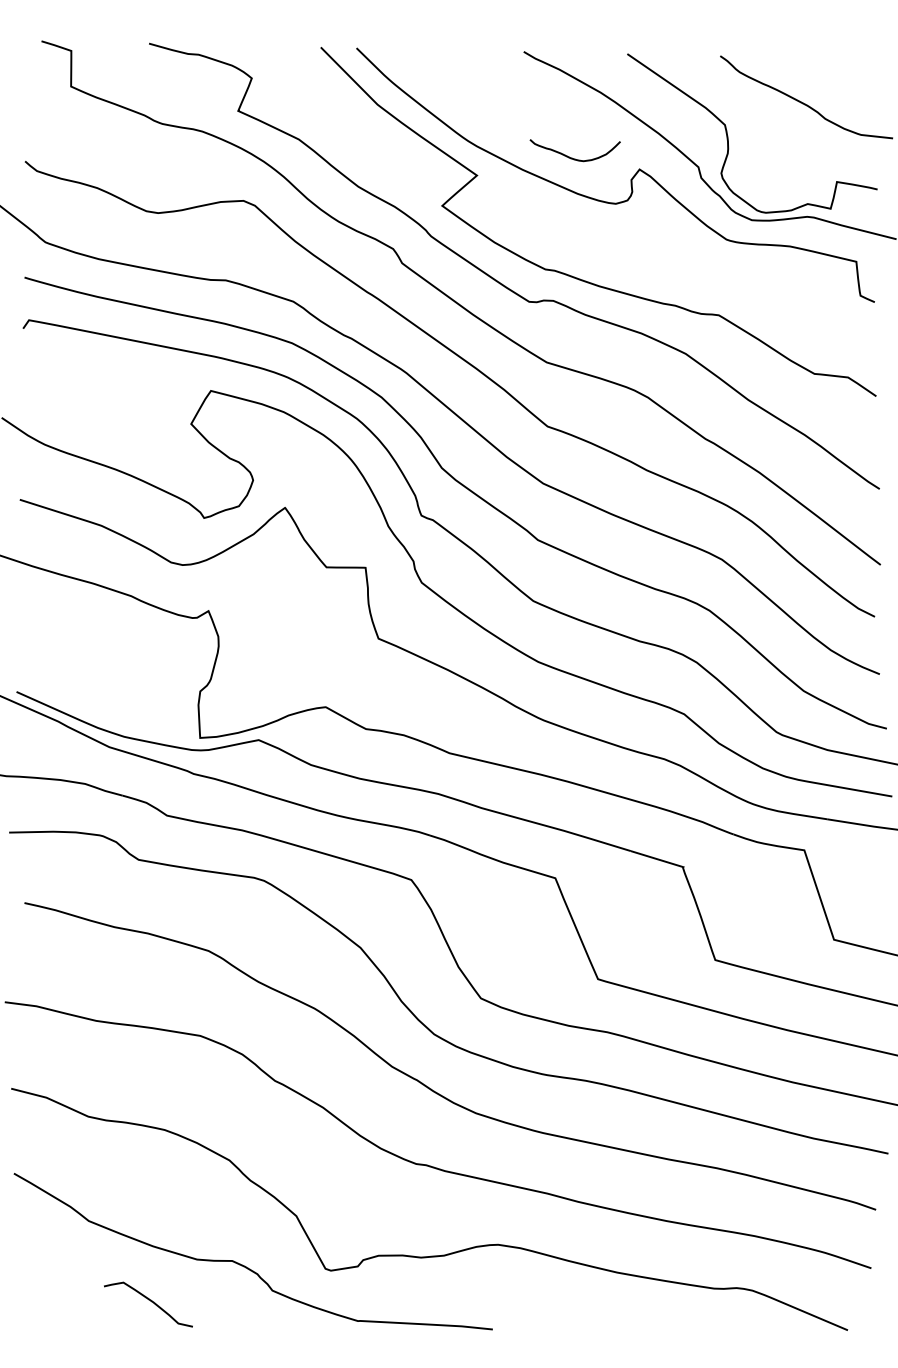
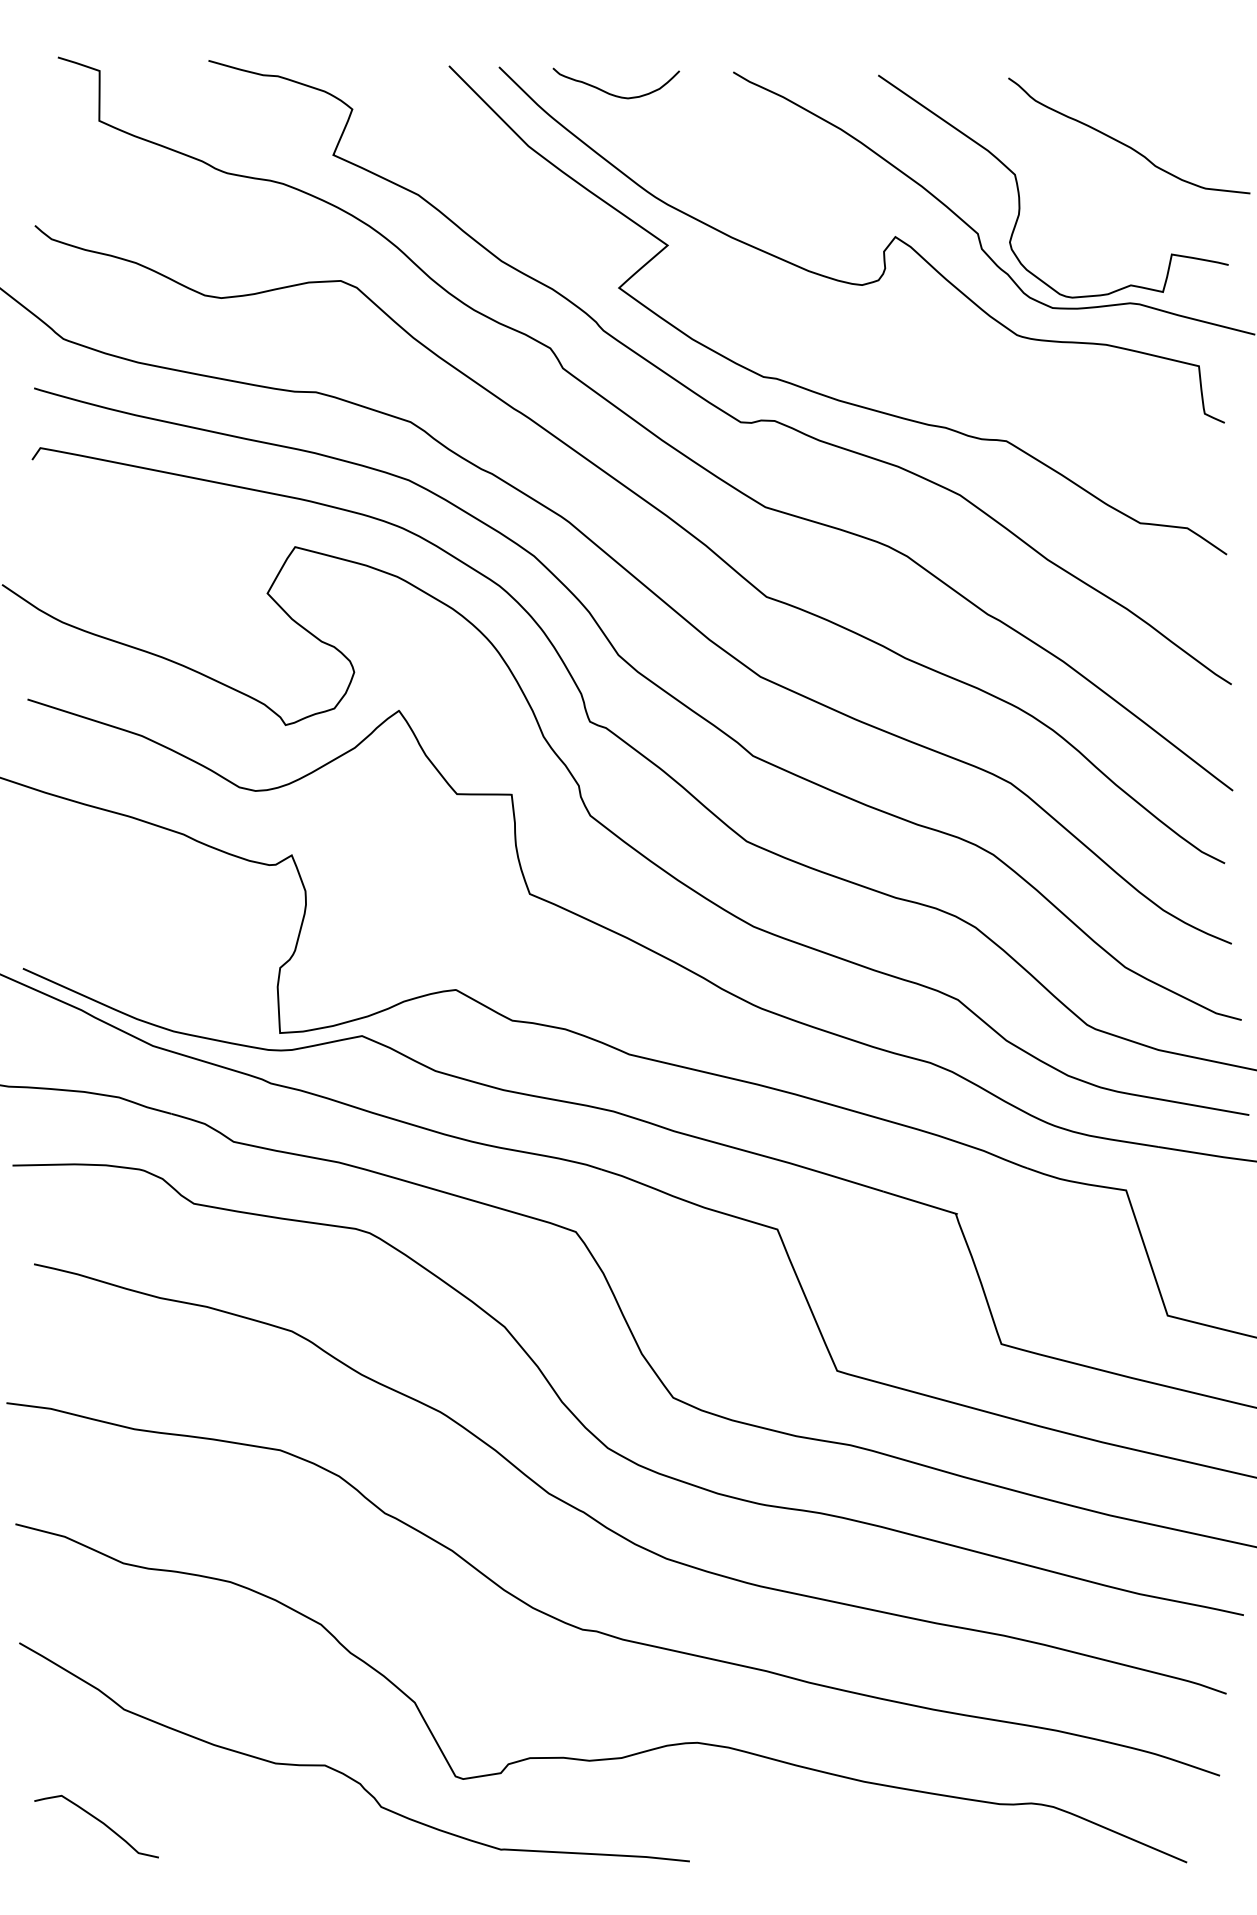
curve: (571, 157) -> (611, 93), moved
curve: (149, 1300) -> (98, 1821), moved

